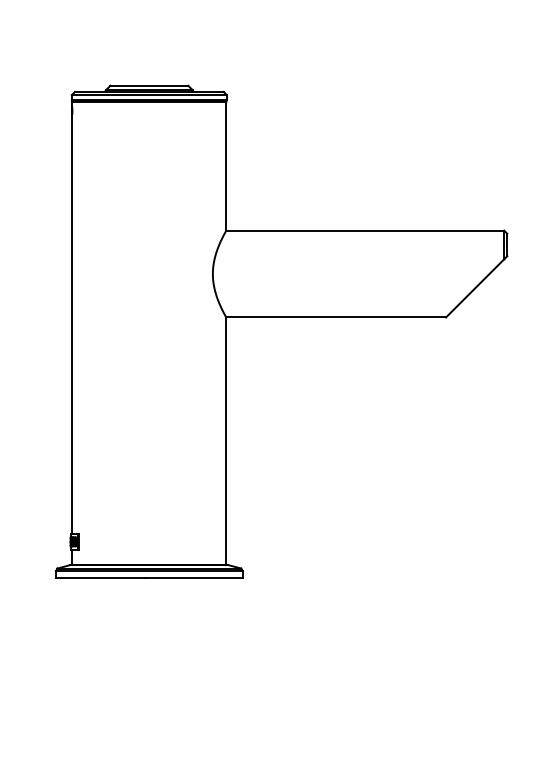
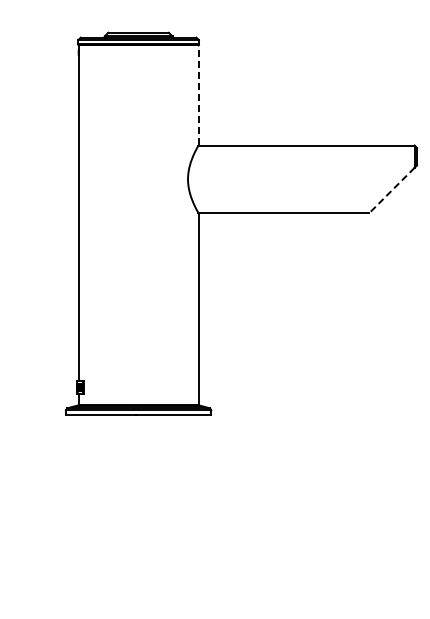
line: (226, 165) -> (198, 94), solid -> dashed
line: (474, 288) -> (391, 190), solid -> dashed

